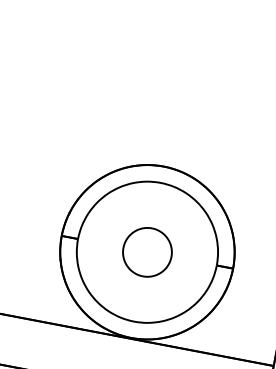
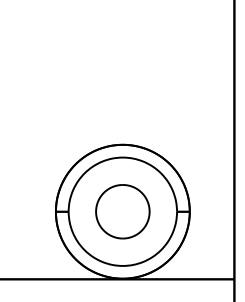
part: (147, 251) -> (122, 211), size x1.43

